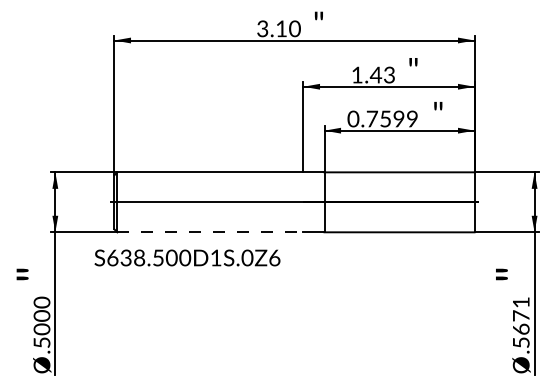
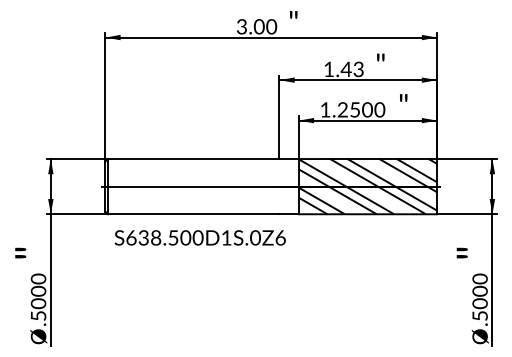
text: (281, 28) -> (259, 26), 3.10 -> 3.00
text: (382, 118) -> (352, 109), 0.7599 -> 1.2500
hatch: (399, 202) -> (367, 186), added
line: (210, 232) -> (193, 214), dashed -> solid
text: (187, 257) -> (200, 237), moved
text: (520, 315) -> (479, 290), .5671 -> .5000

